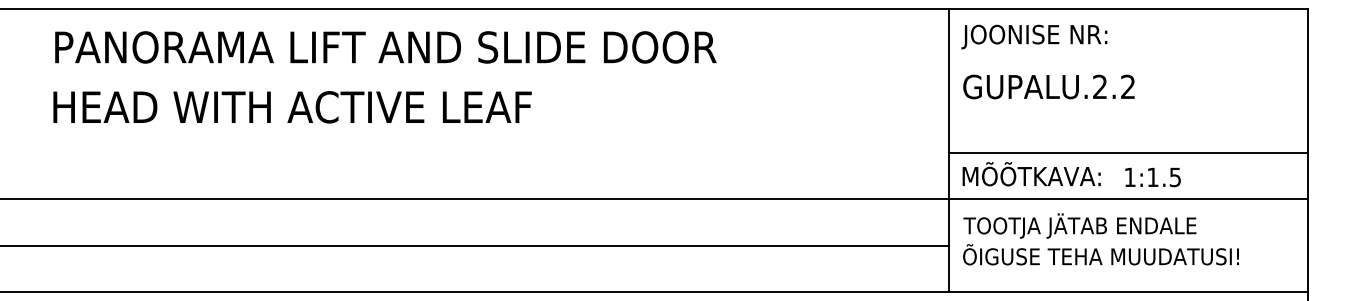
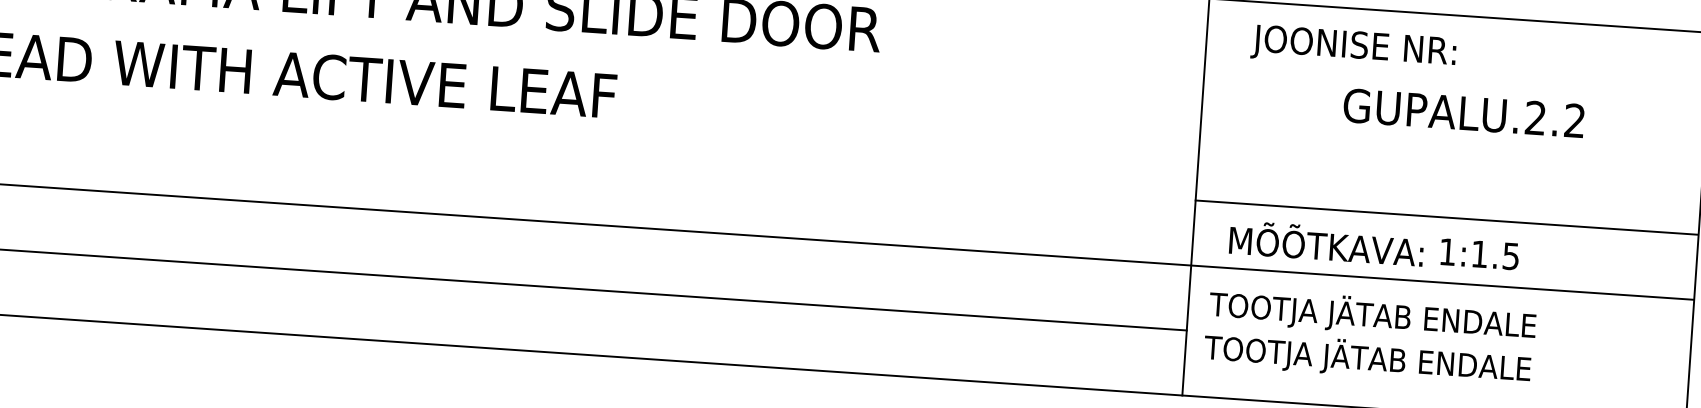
text: (1034, 36) -> (1353, 47), moved
text: (1048, 86) -> (1463, 112), moved
text: (1031, 174) -> (1326, 243), moved
text: (1099, 256) -> (1397, 359), ÕIGUSE TEHA MUUDATUSI! -> TOOTJA JÄTAB ENDALE

